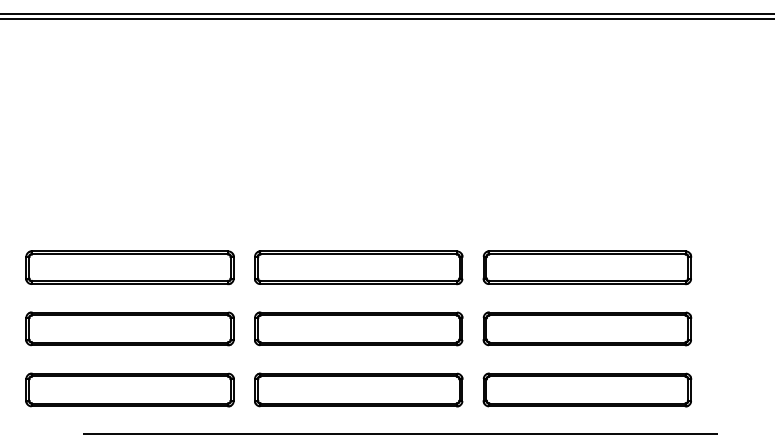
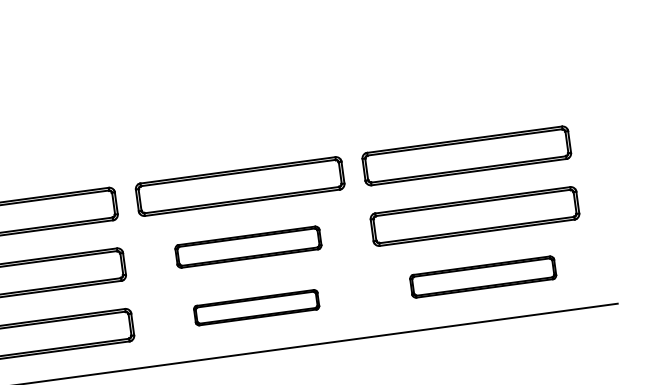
part: (358, 328) -> (248, 246), size x0.7
part: (358, 389) -> (256, 307), size x0.6
part: (587, 389) -> (483, 276), size x0.7

